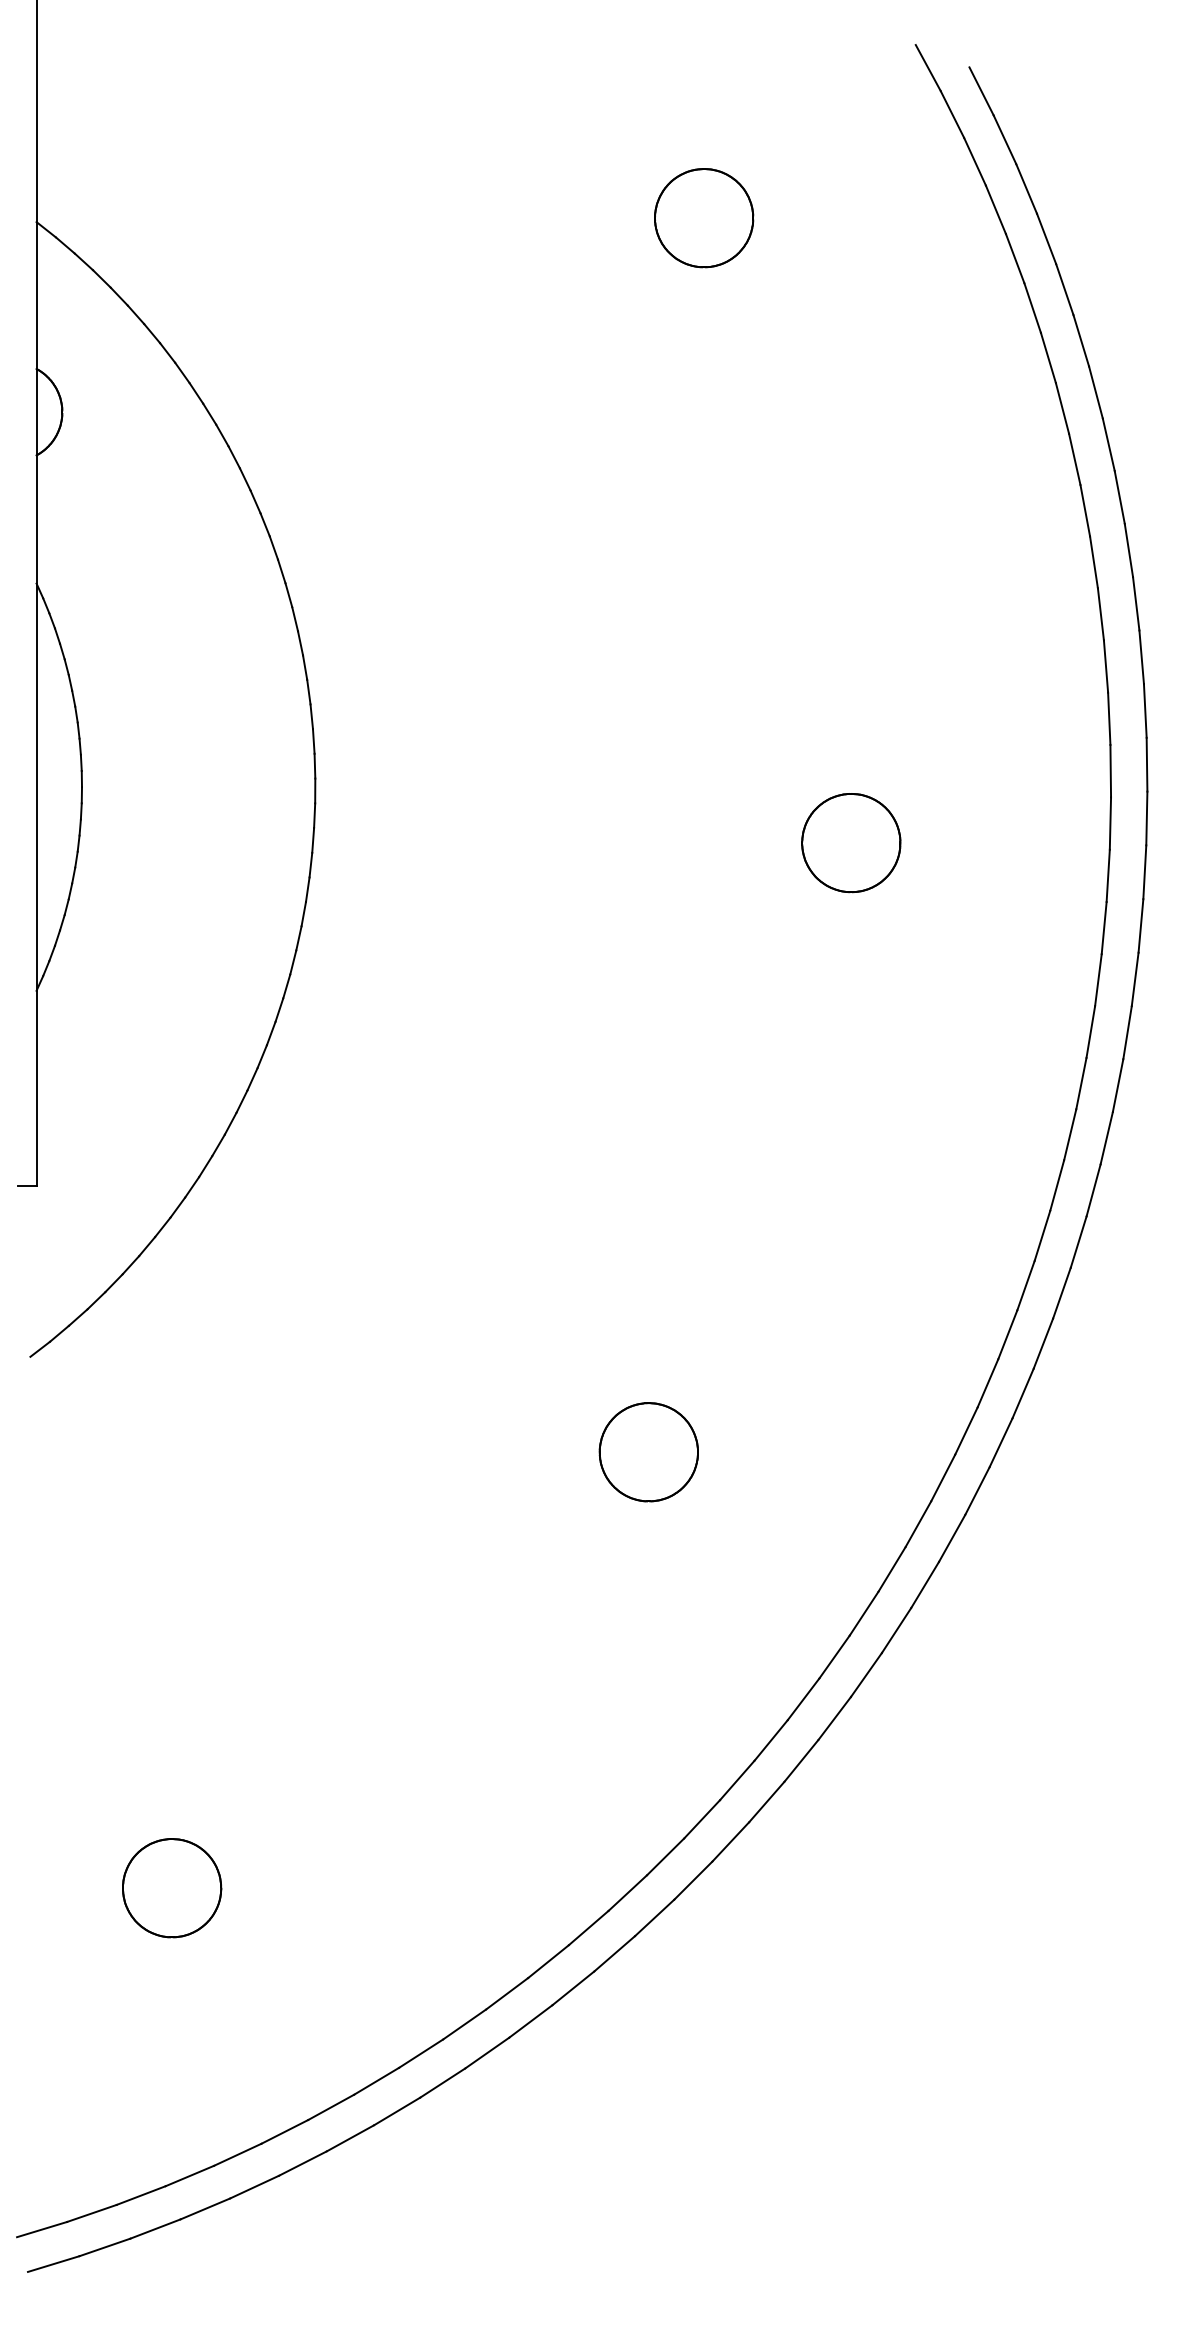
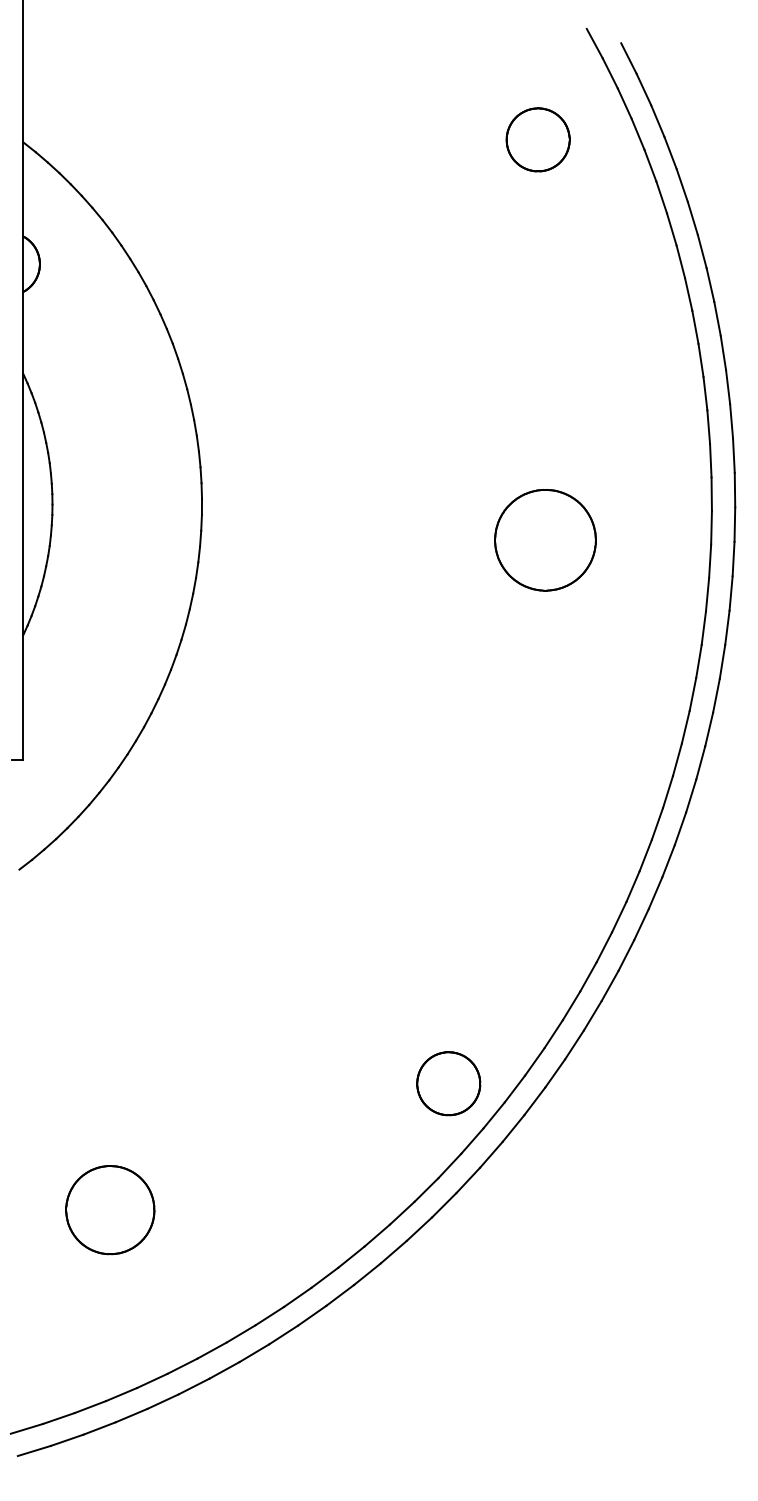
part: (703, 217) -> (537, 139), moved
part: (851, 843) -> (545, 540), size x1.6
part: (648, 1451) -> (448, 1083), moved
part: (170, 1887) -> (109, 1209), size x1.4

